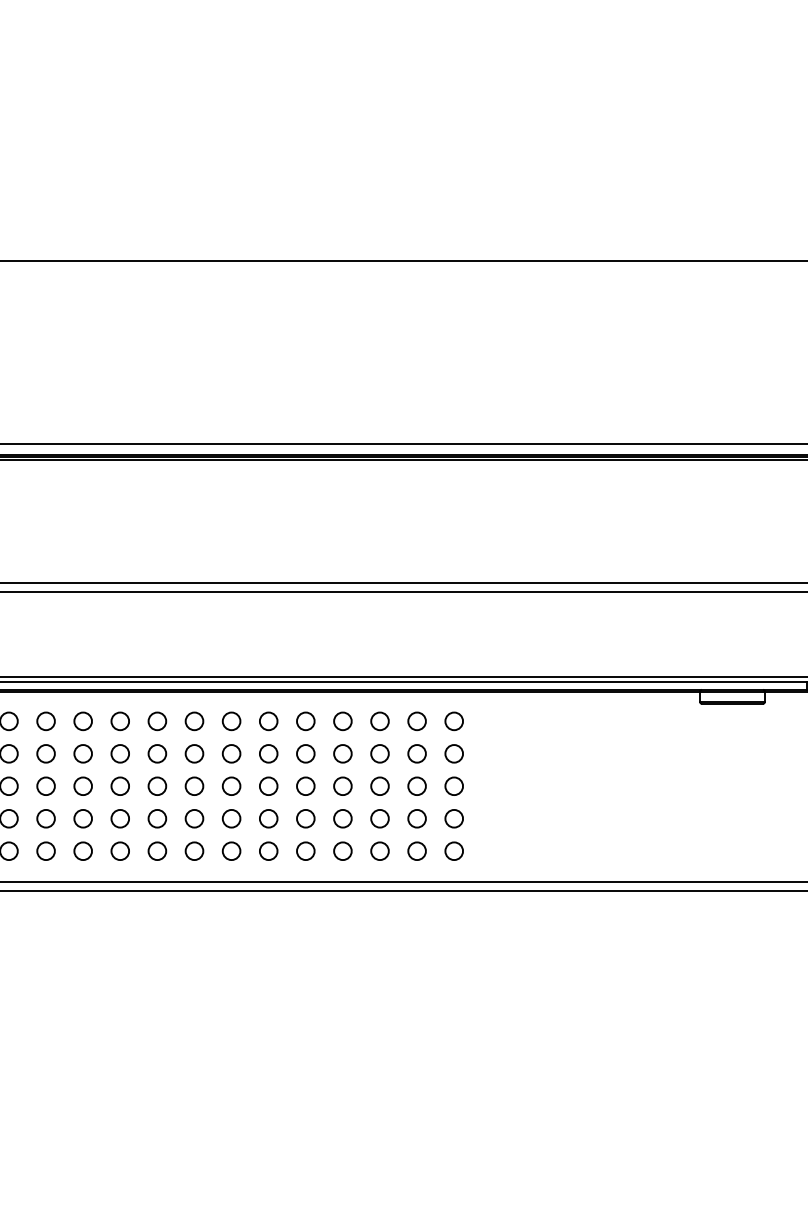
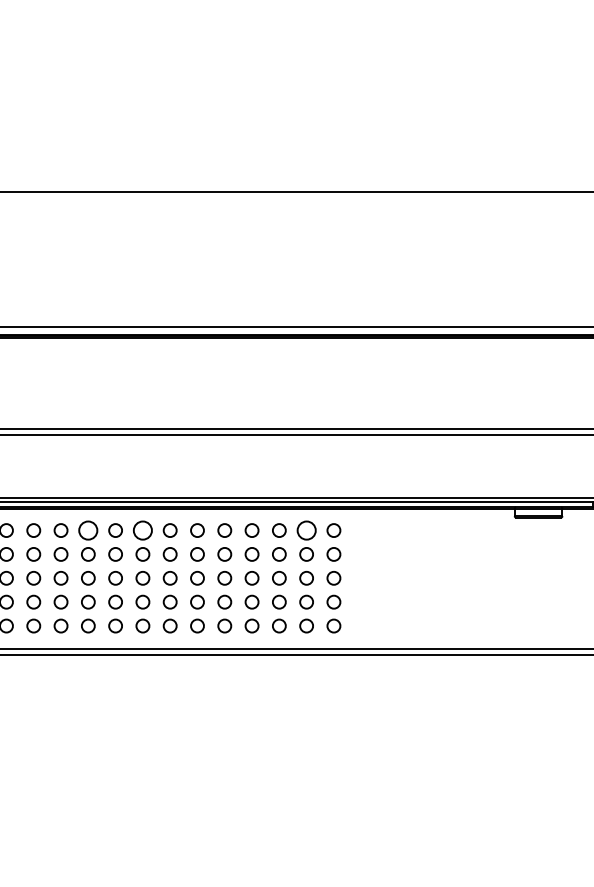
circle: (120, 721) -> (88, 530), size x1.4
circle: (193, 721) -> (142, 530), size x1.4
circle: (416, 721) -> (306, 530), size x1.4

